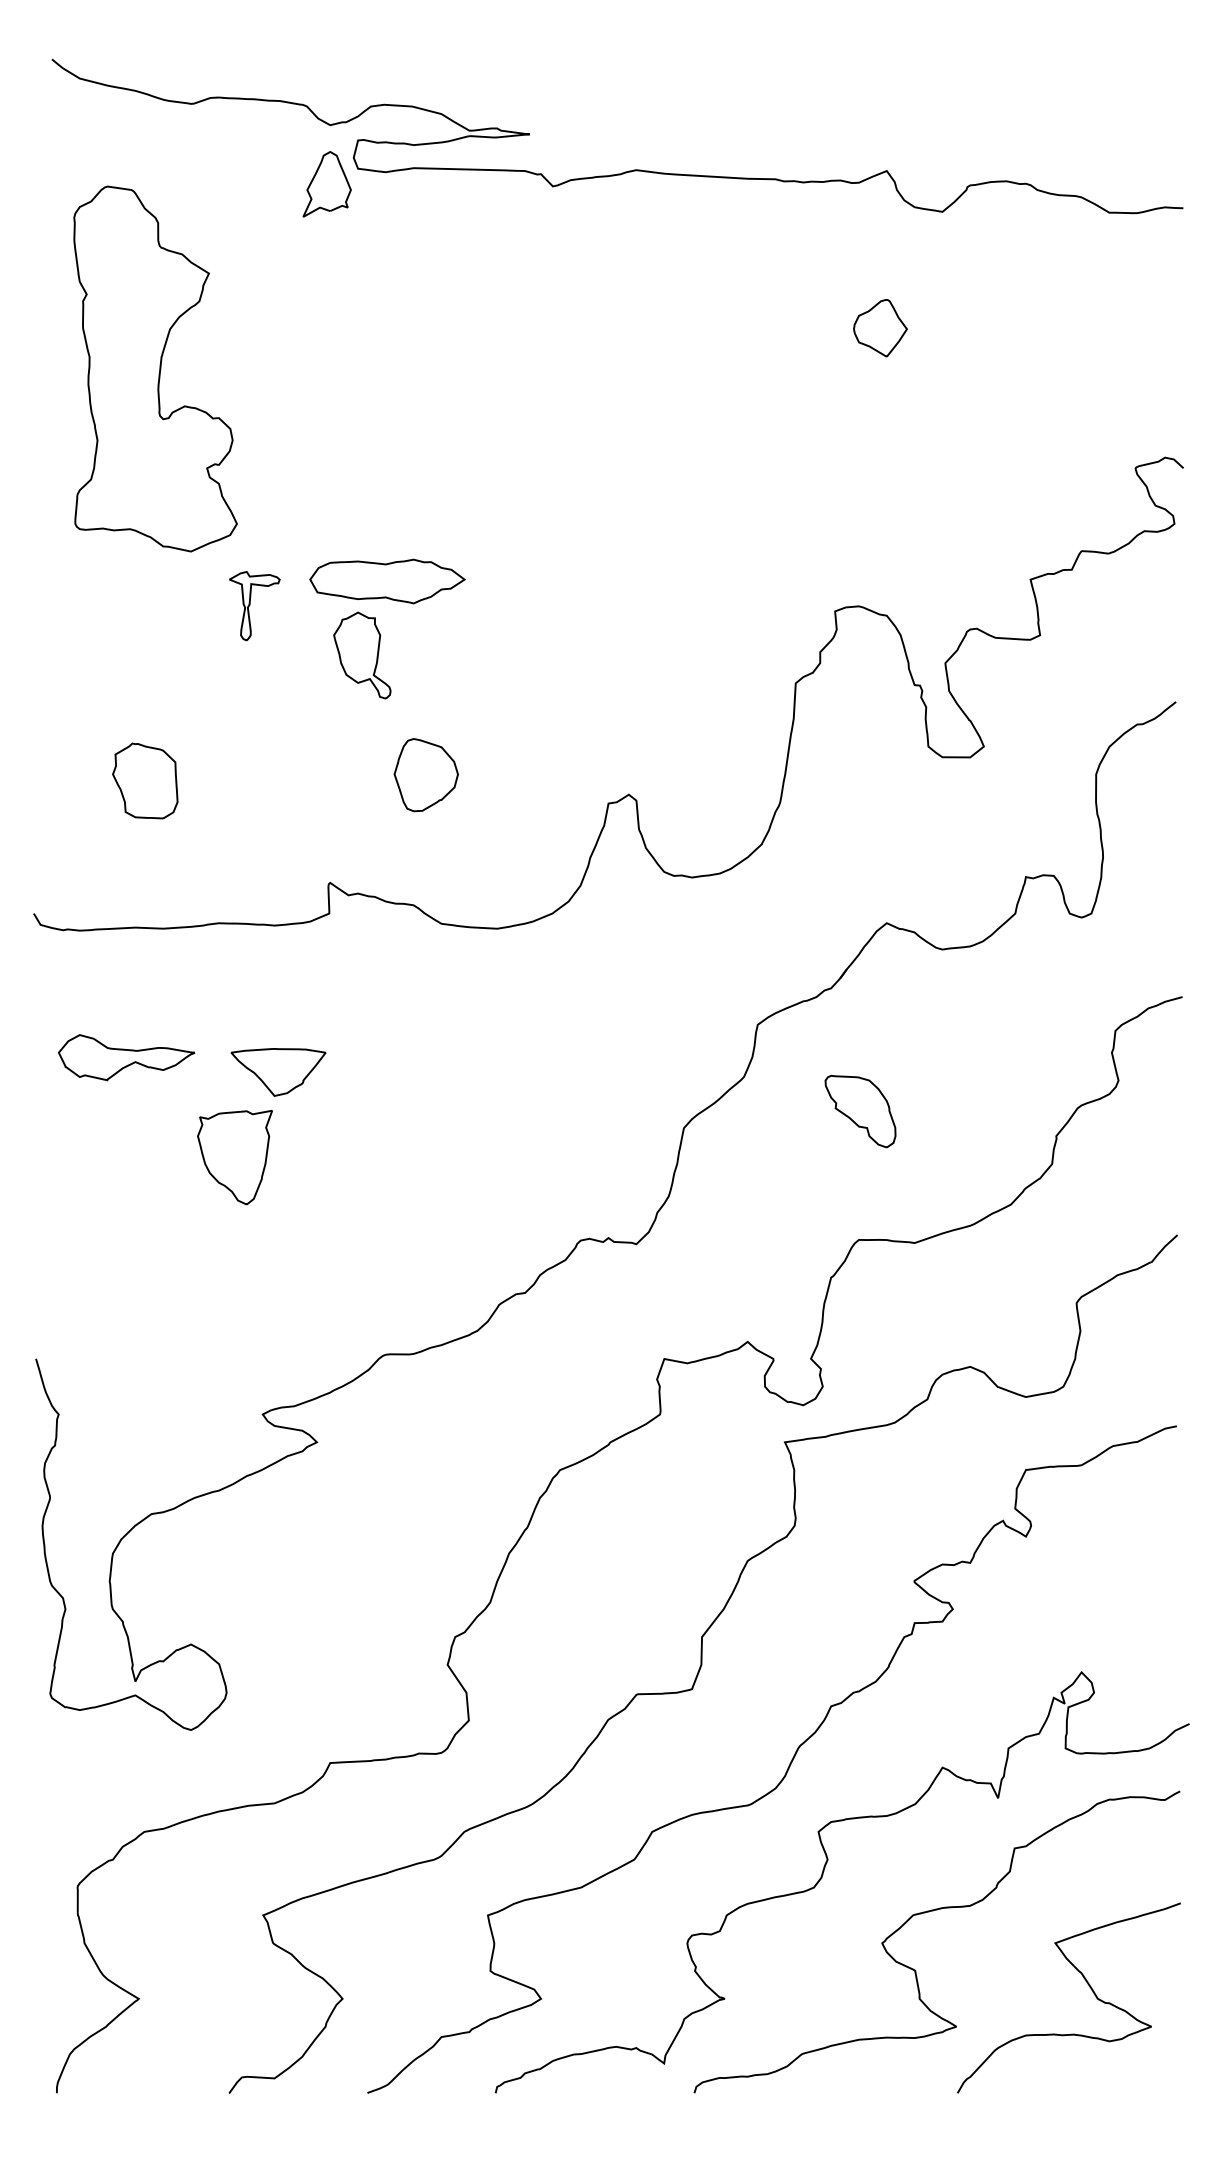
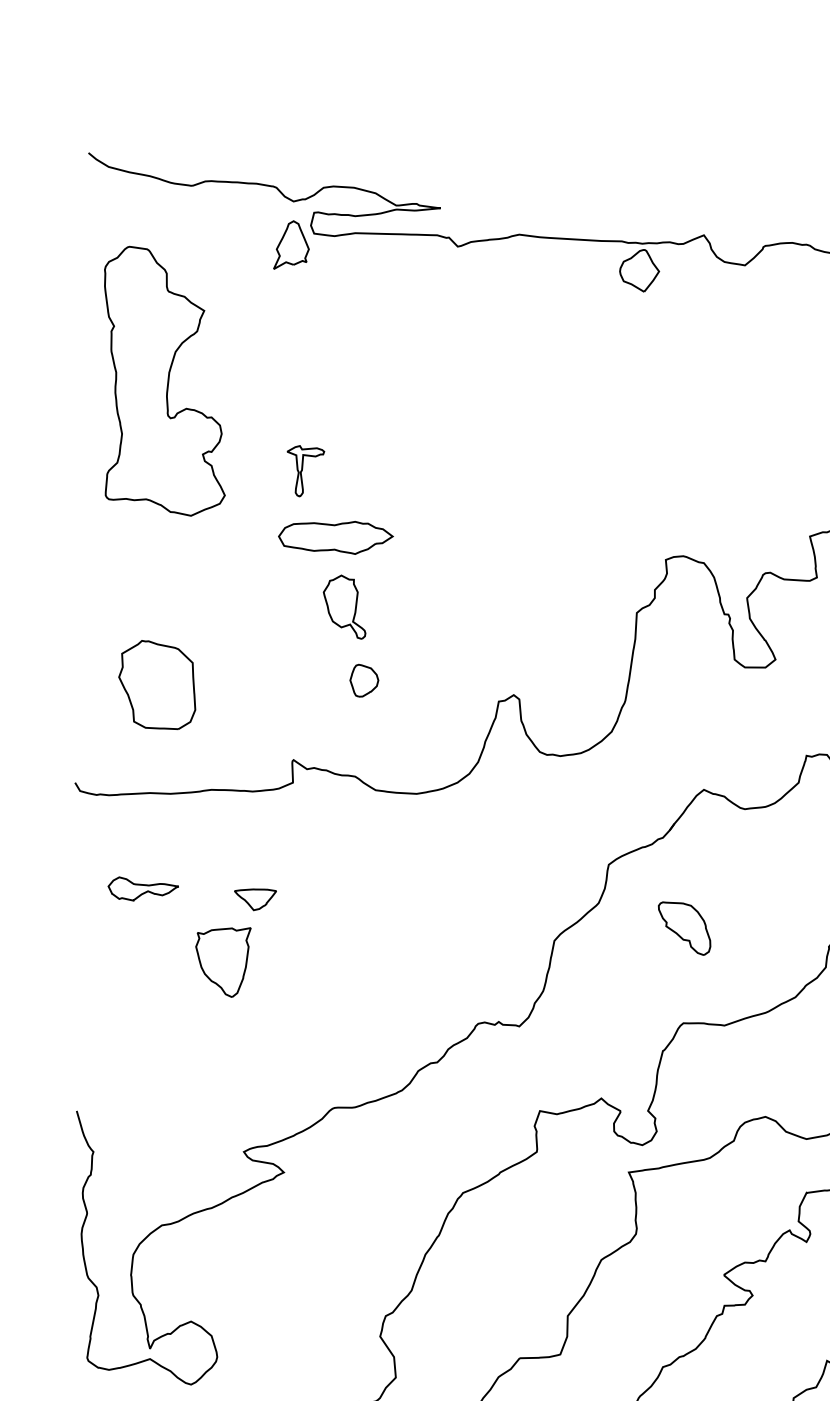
part: (880, 328) -> (639, 271), moved
part: (254, 606) -> (305, 471), moved
part: (362, 655) -> (344, 607), moved
part: (425, 775) -> (363, 680), size x0.6
part: (145, 780) -> (157, 684), size x1.6
part: (126, 1057) -> (143, 888), size x0.7
part: (278, 1072) -> (255, 899), size x0.6

